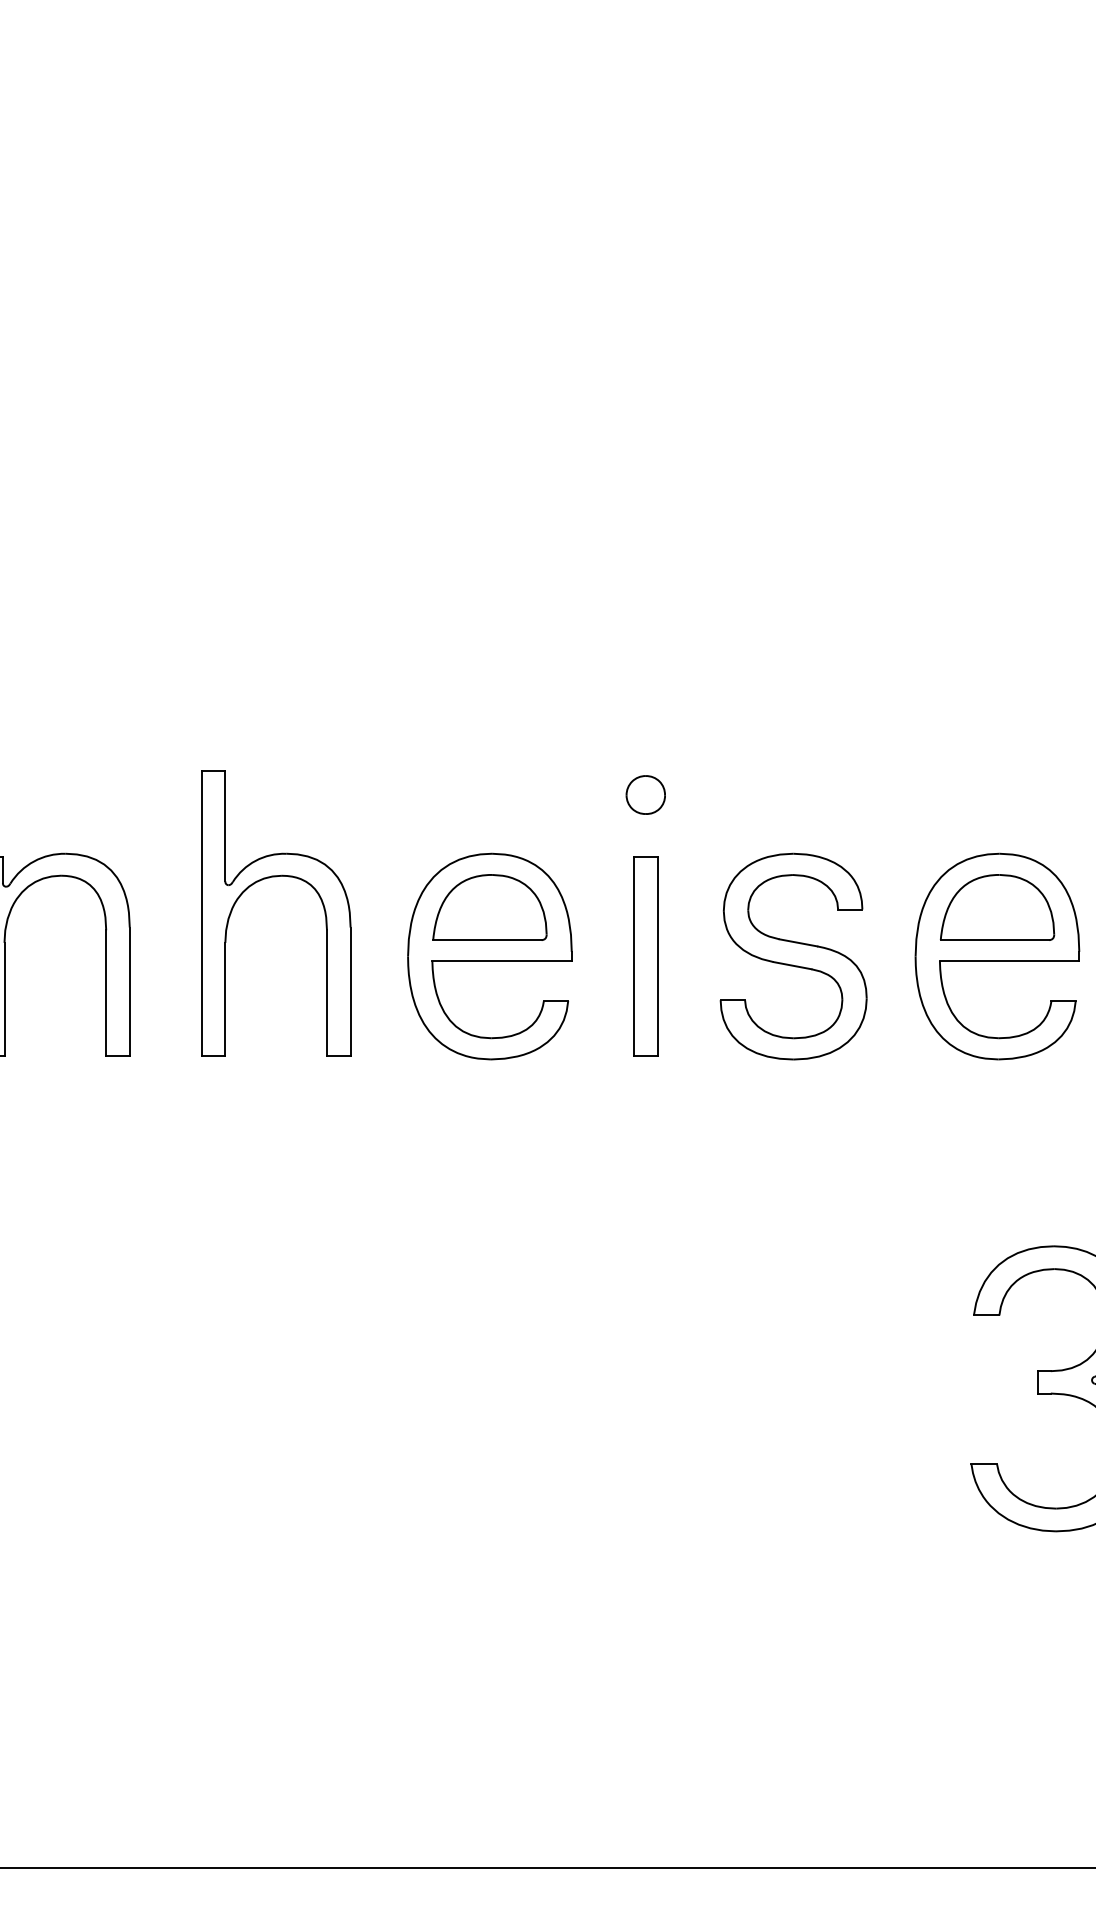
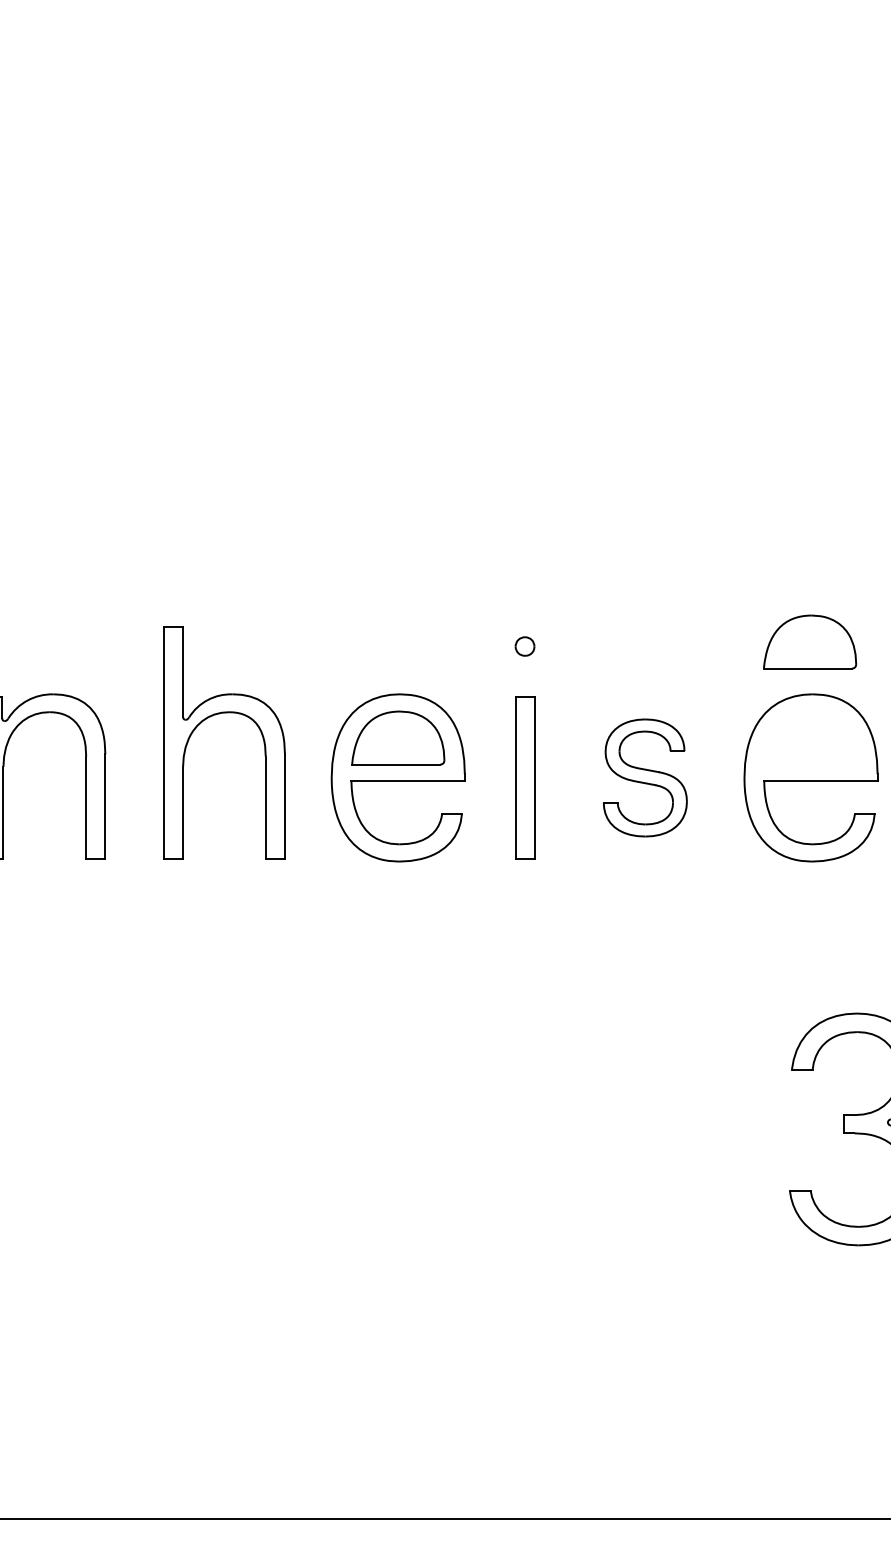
part: (645, 794) -> (524, 646), size x0.6
part: (998, 906) -> (810, 641), moved
part: (793, 956) -> (645, 777), size x0.7

